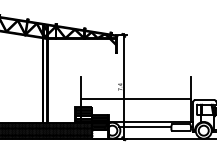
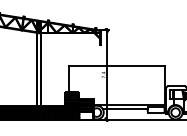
line: (135, 98) -> (116, 65), moved

